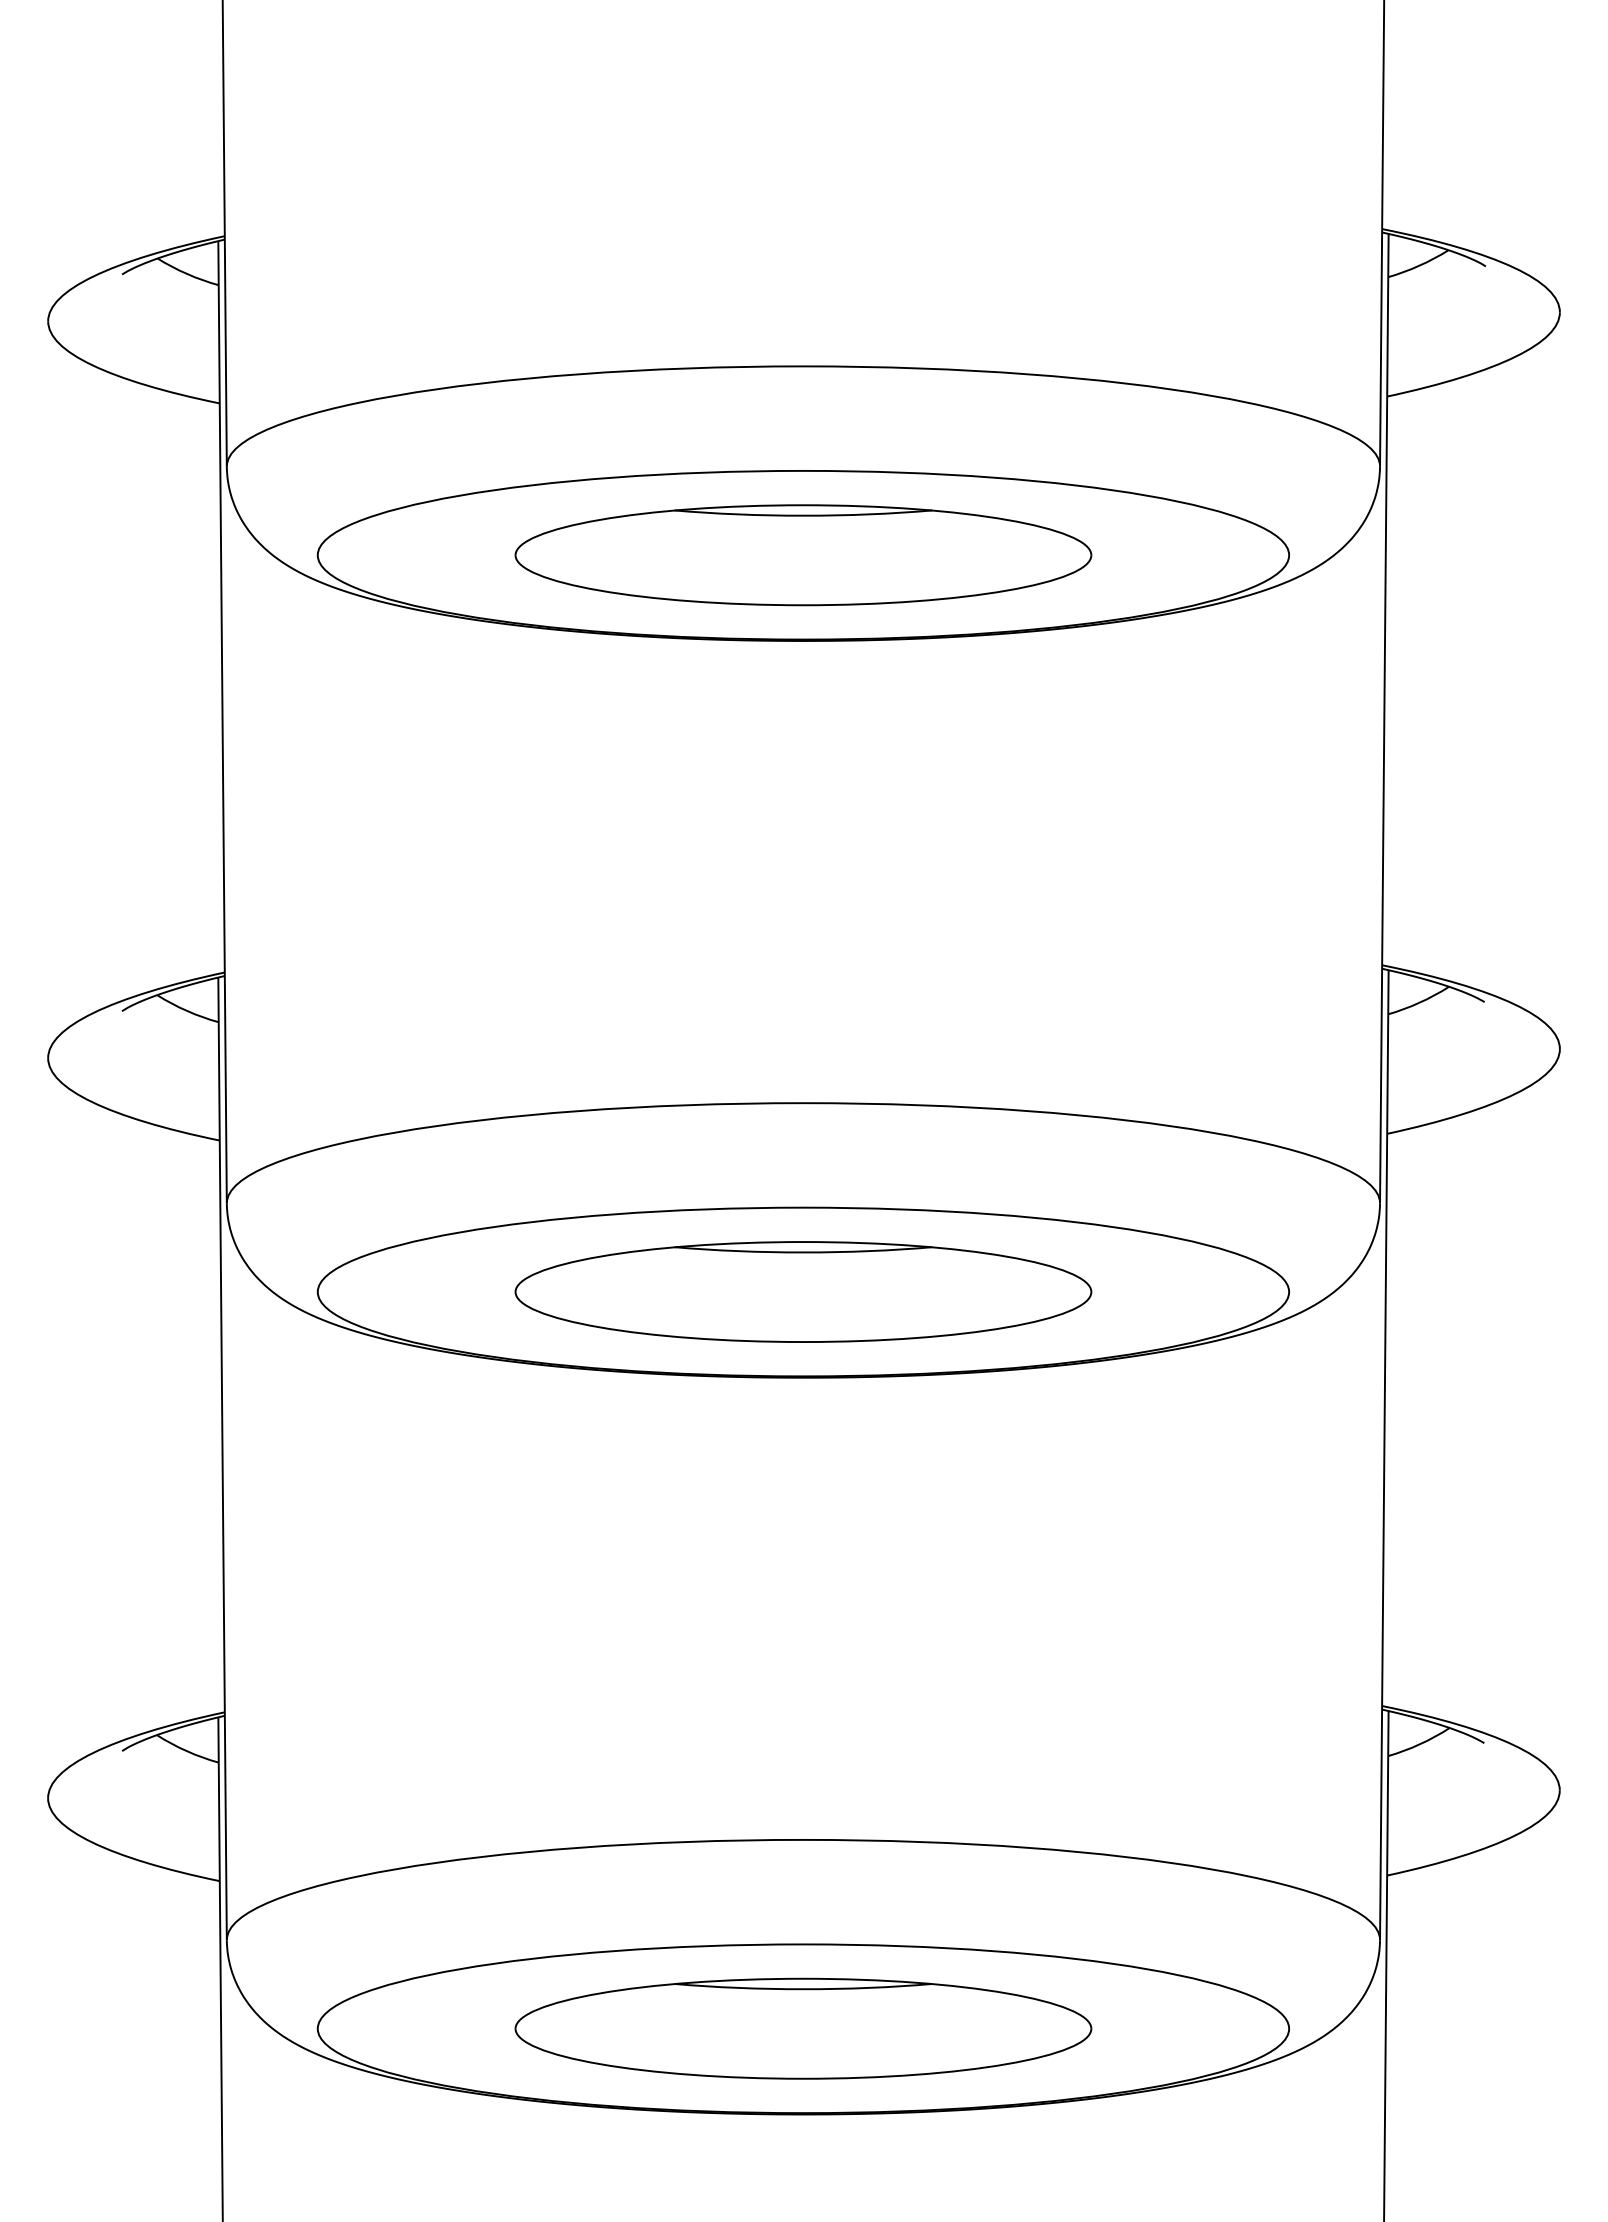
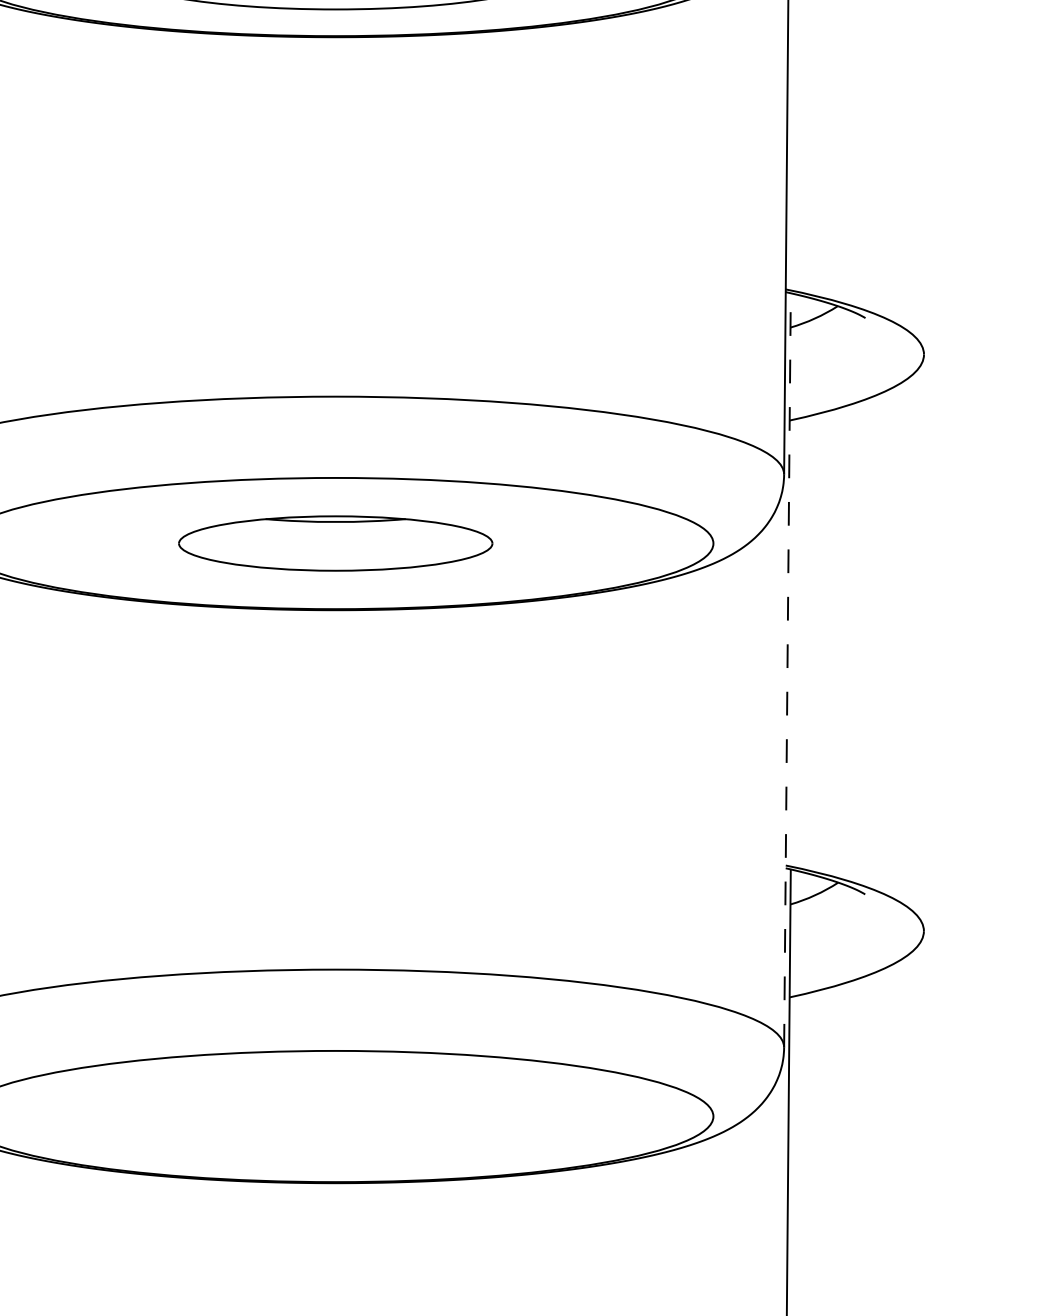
part: (803, 1291) -> (335, 543), size x0.7
line: (1384, 1454) -> (787, 669), solid -> dashed
part: (803, 2028) -> (335, 1116), removed

